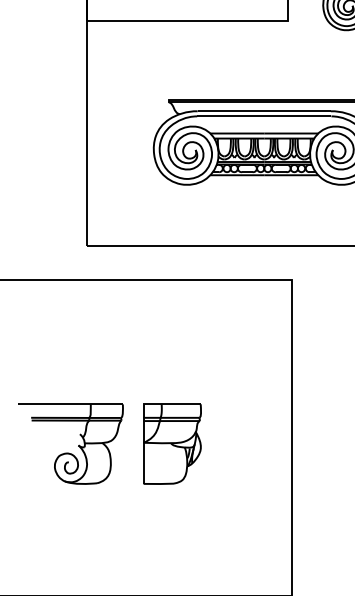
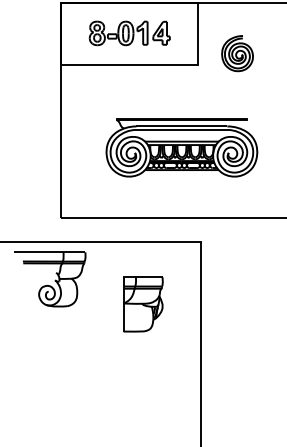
part: (71, 444) -> (50, 279), moved
part: (172, 444) -> (143, 304), moved

